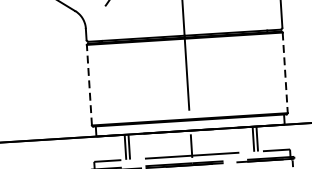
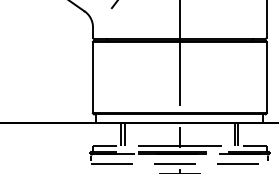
line: (284, 72) -> (266, 77), dashed -> solid
line: (88, 85) -> (92, 77), dashed -> solid

